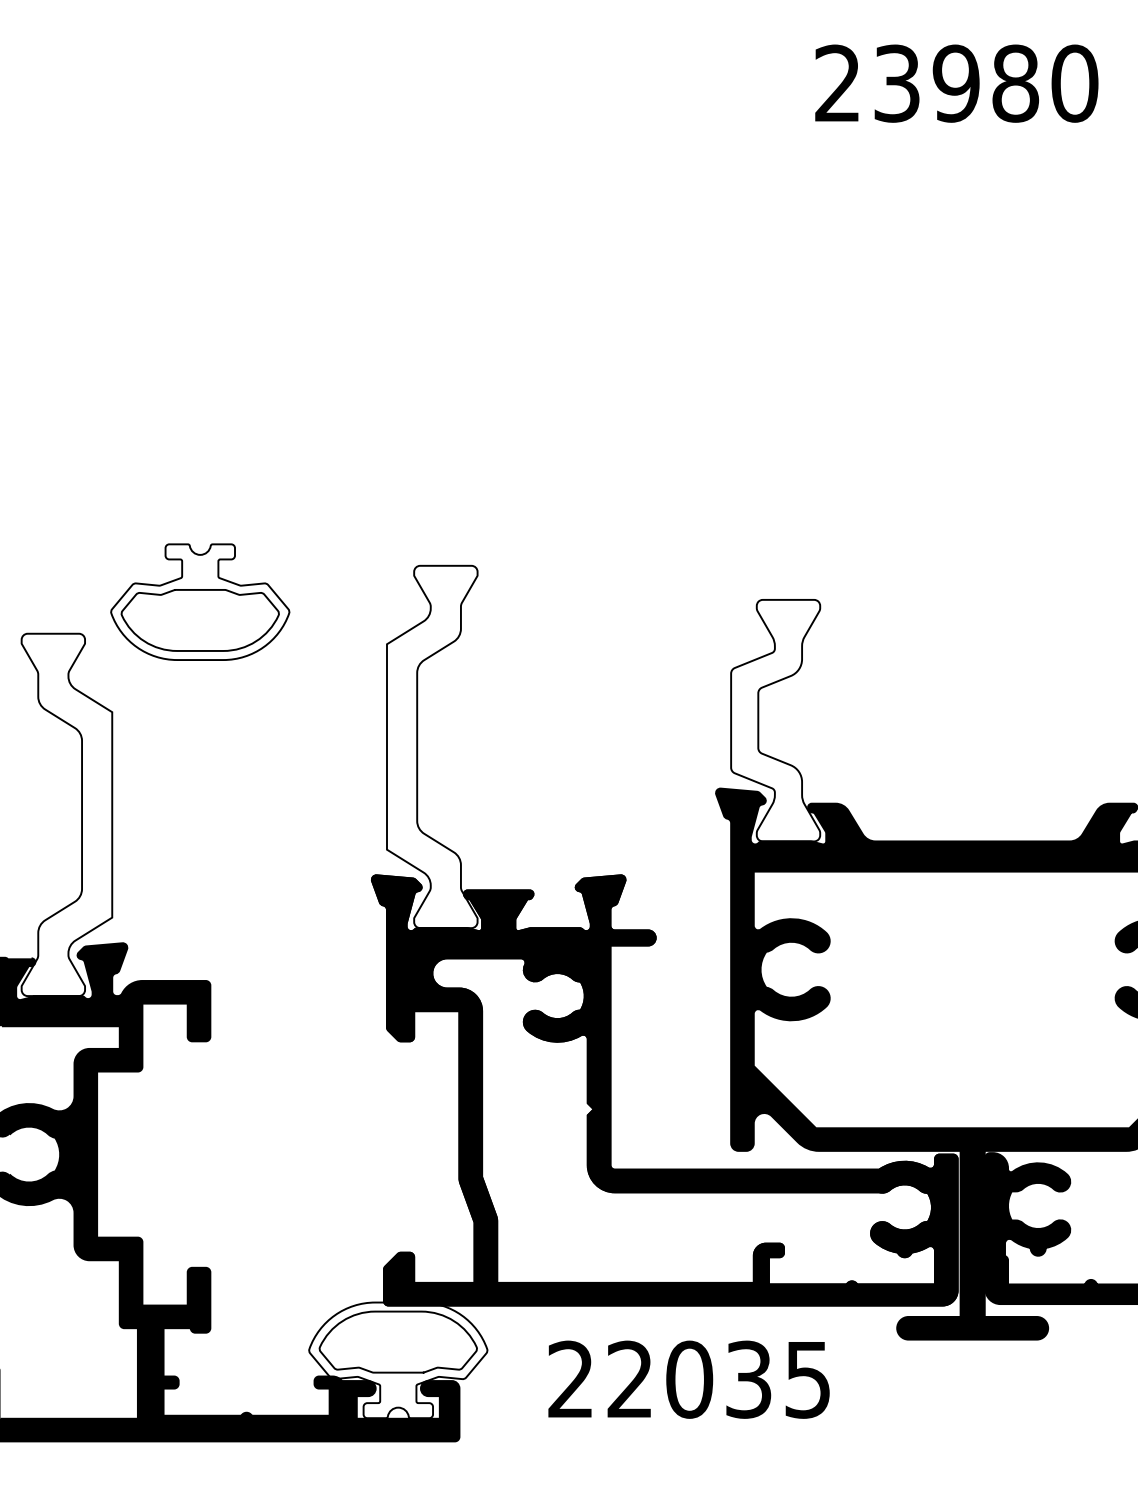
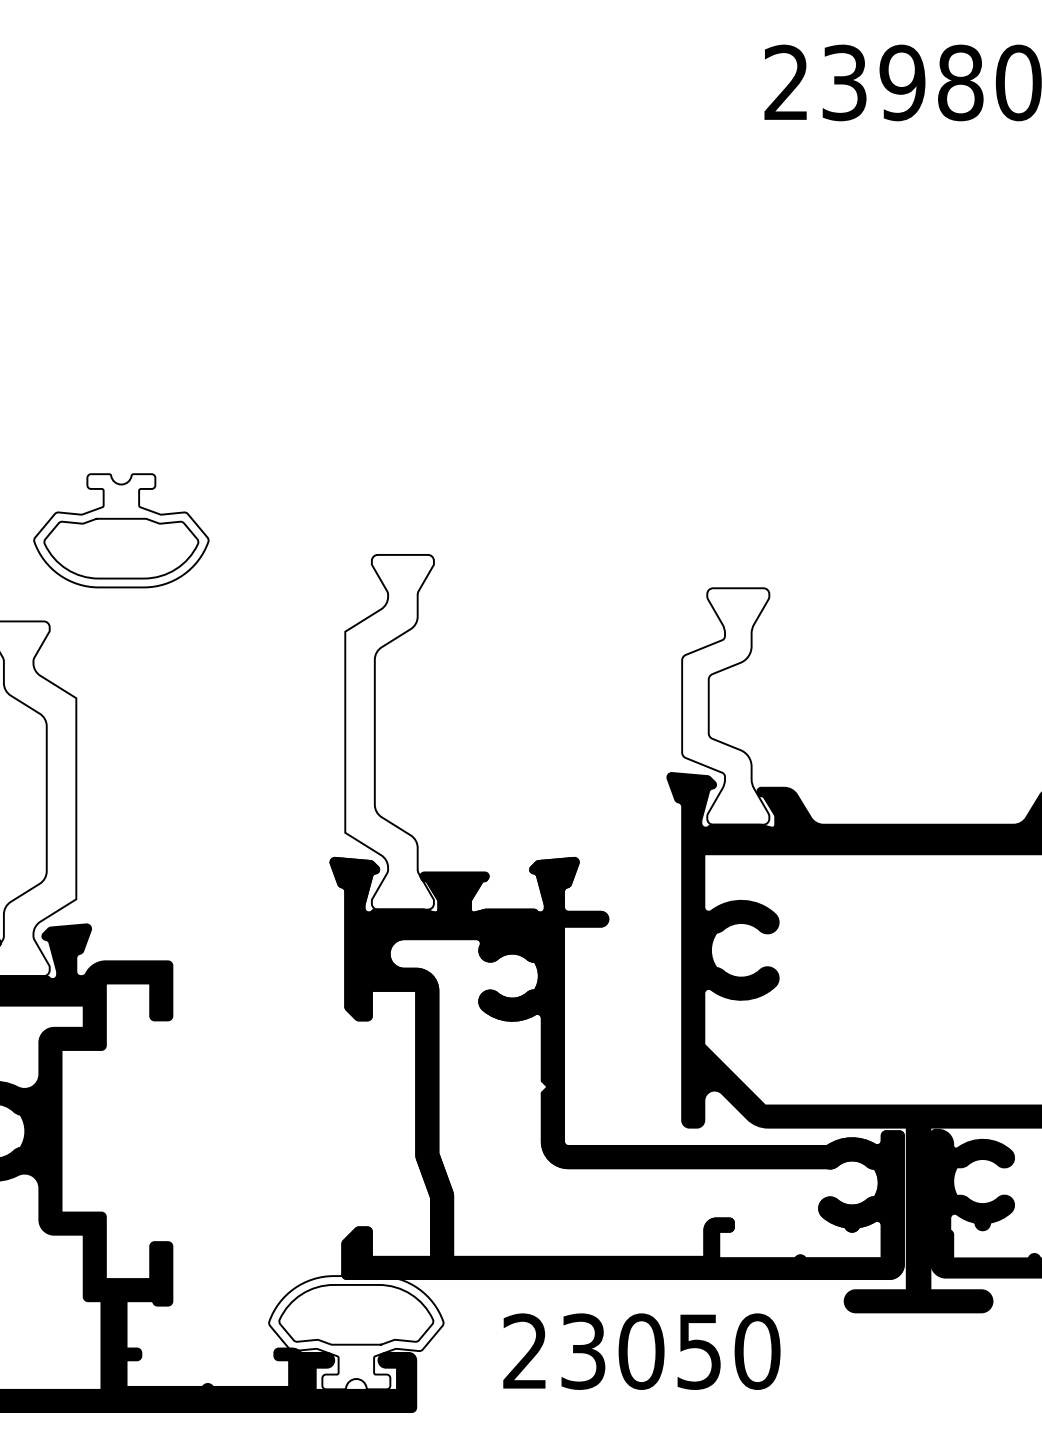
part: (200, 601) -> (121, 530), moved
text: (719, 1379) -> (670, 1351), 22035 -> 23050

